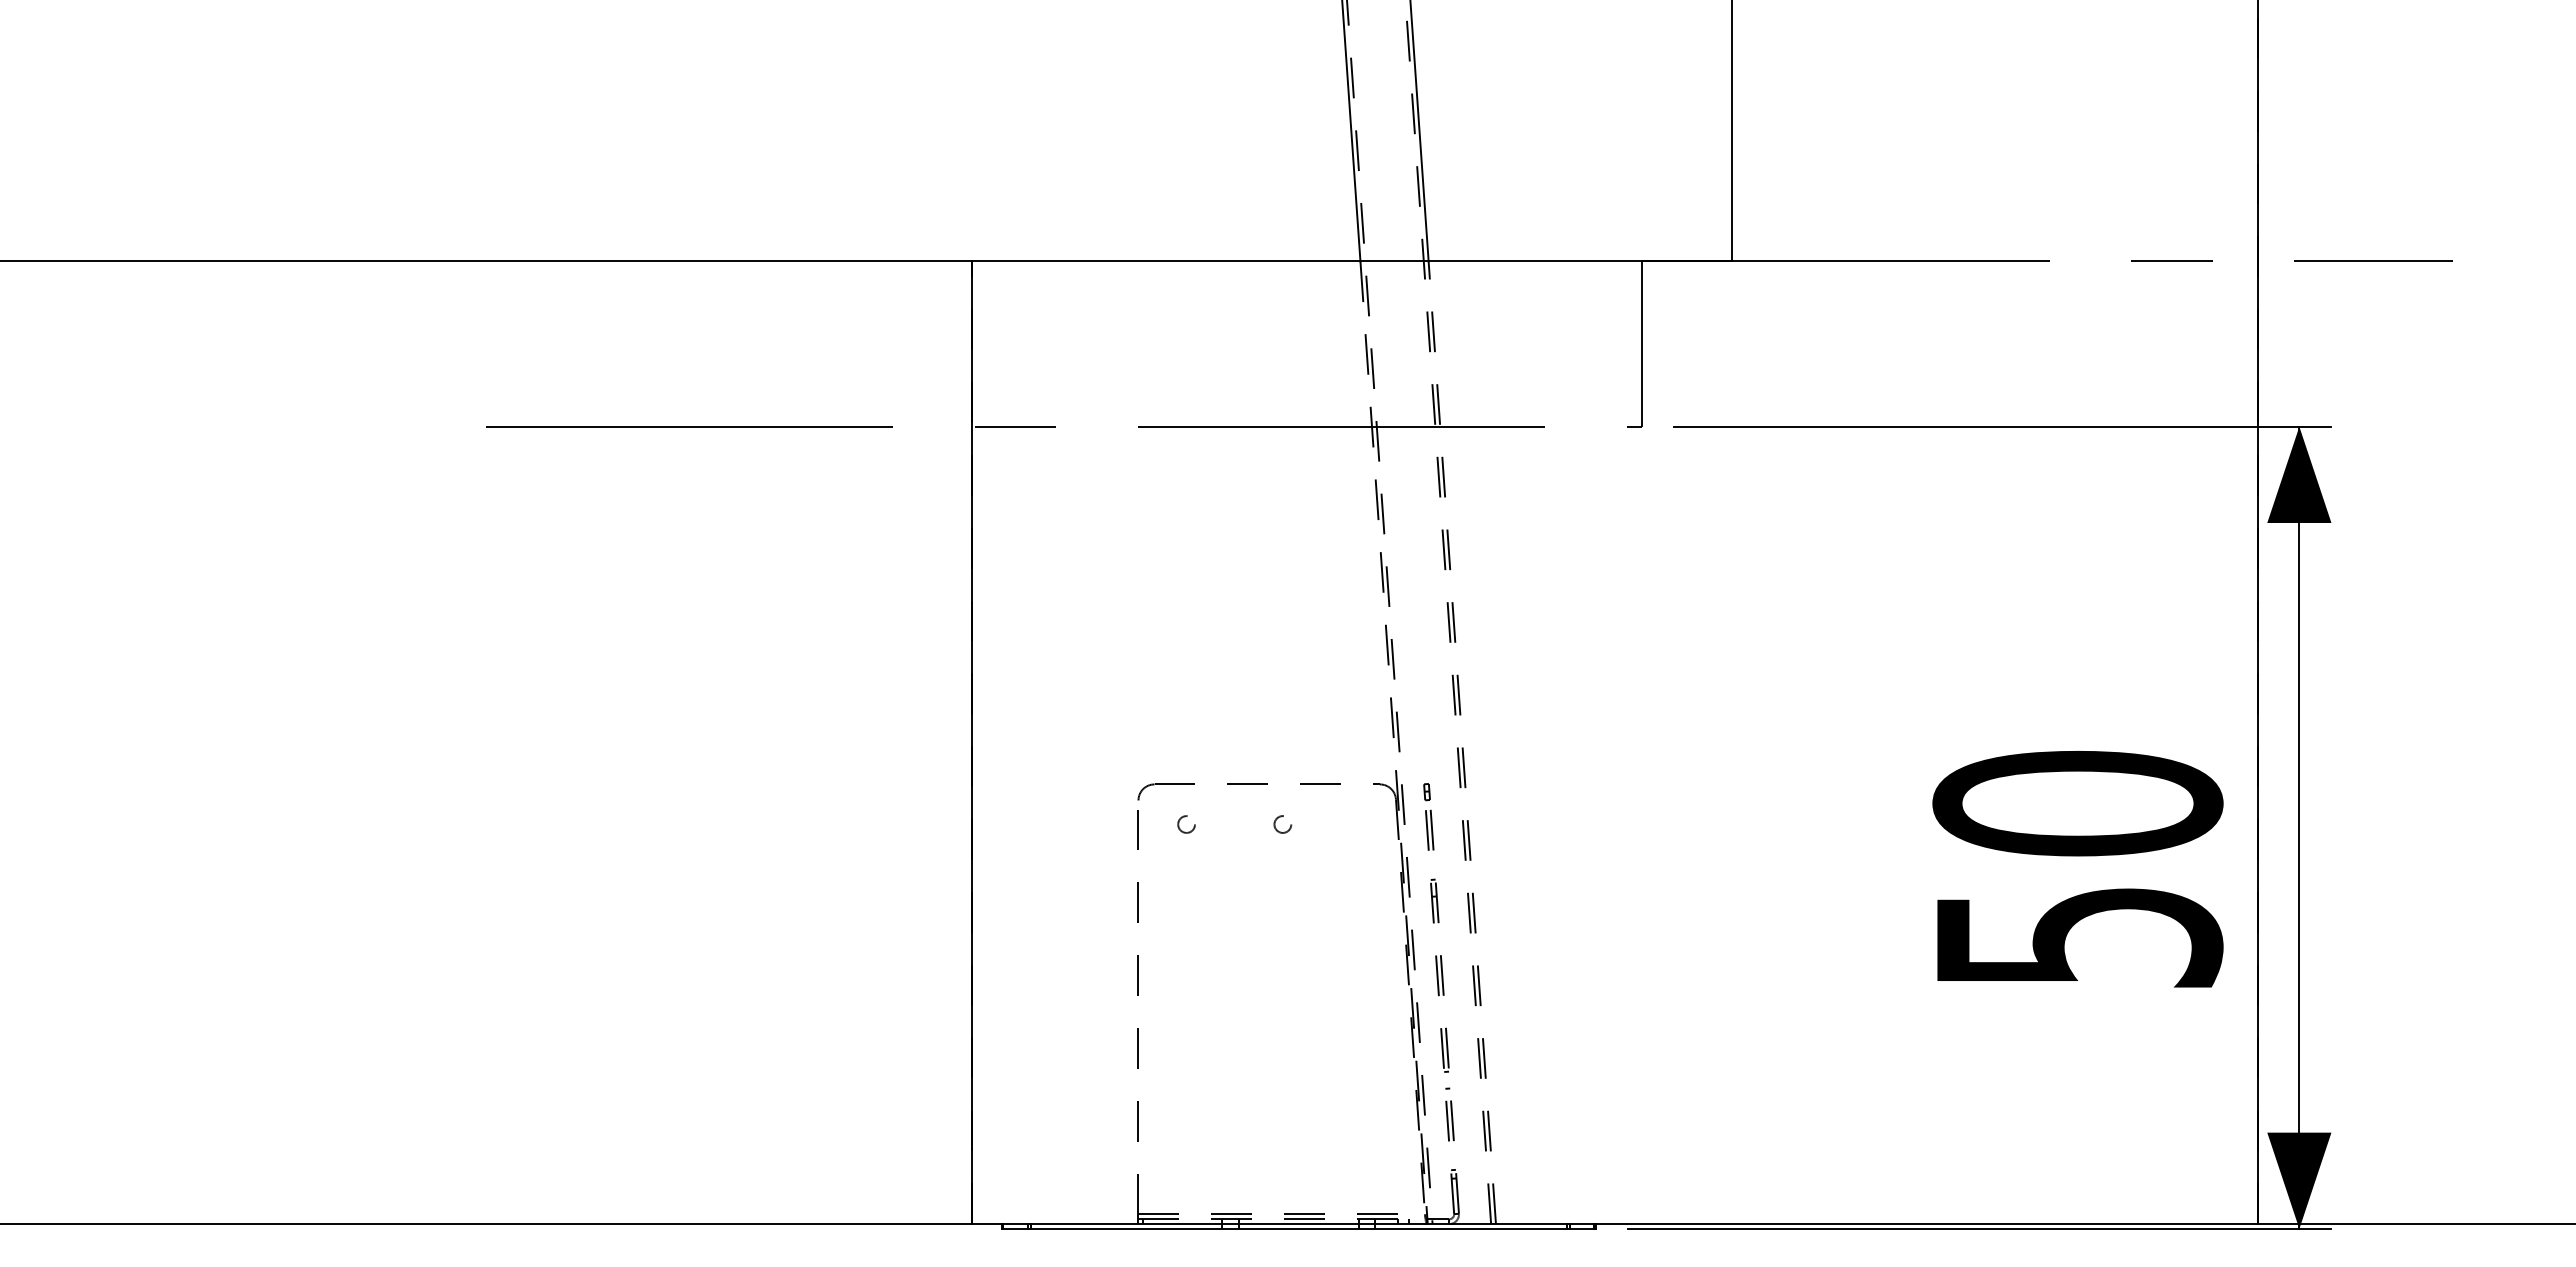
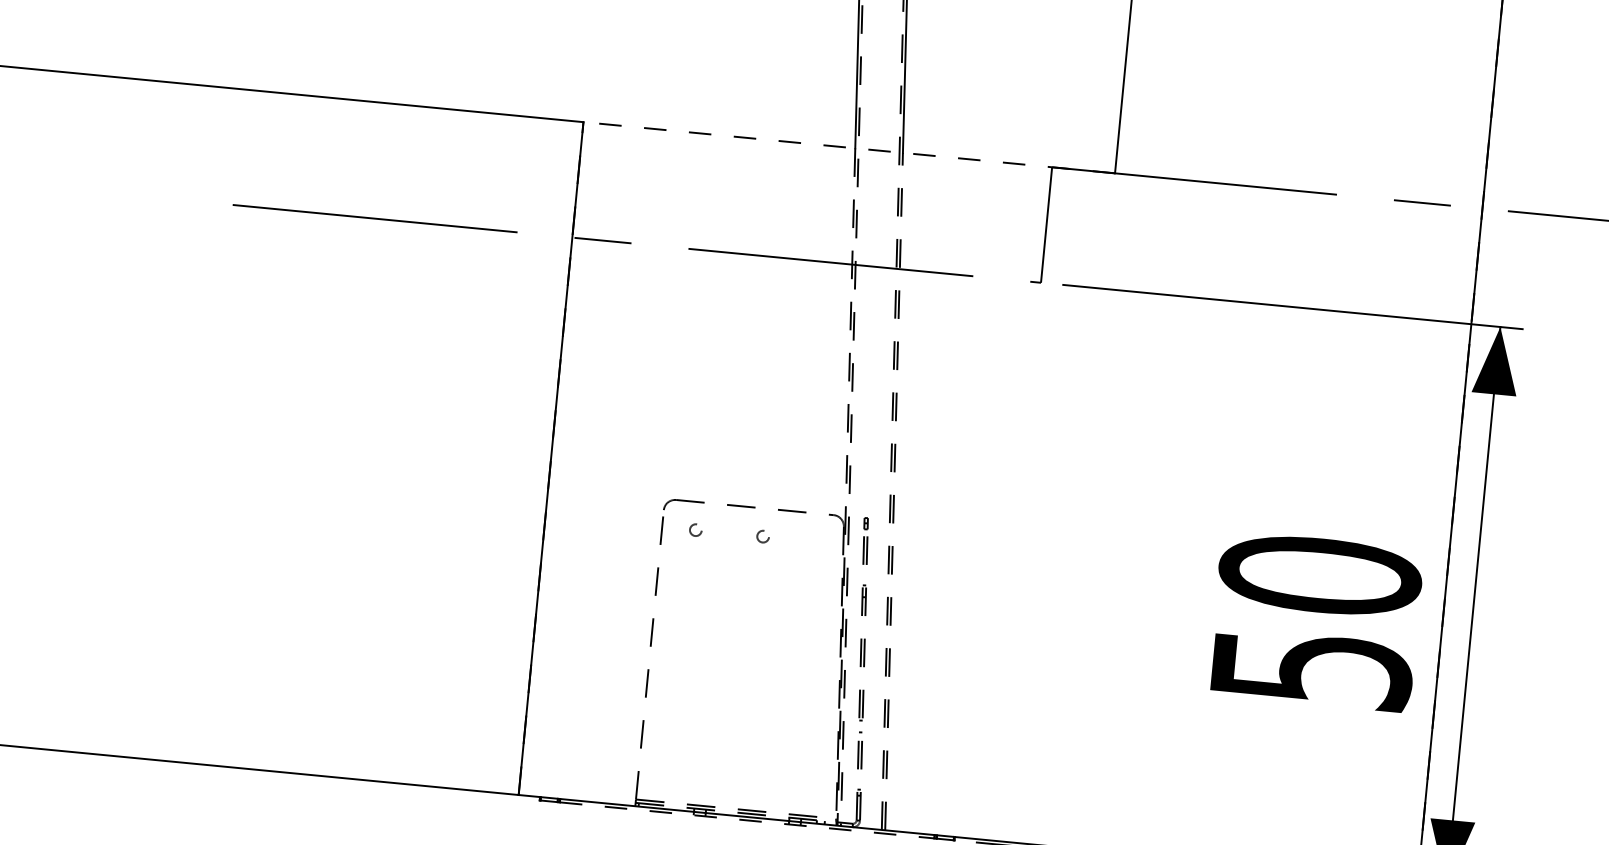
line: (1351, 261) -> (849, 147), solid -> dashed
line: (1298, 1228) -> (746, 820), solid -> dashed

